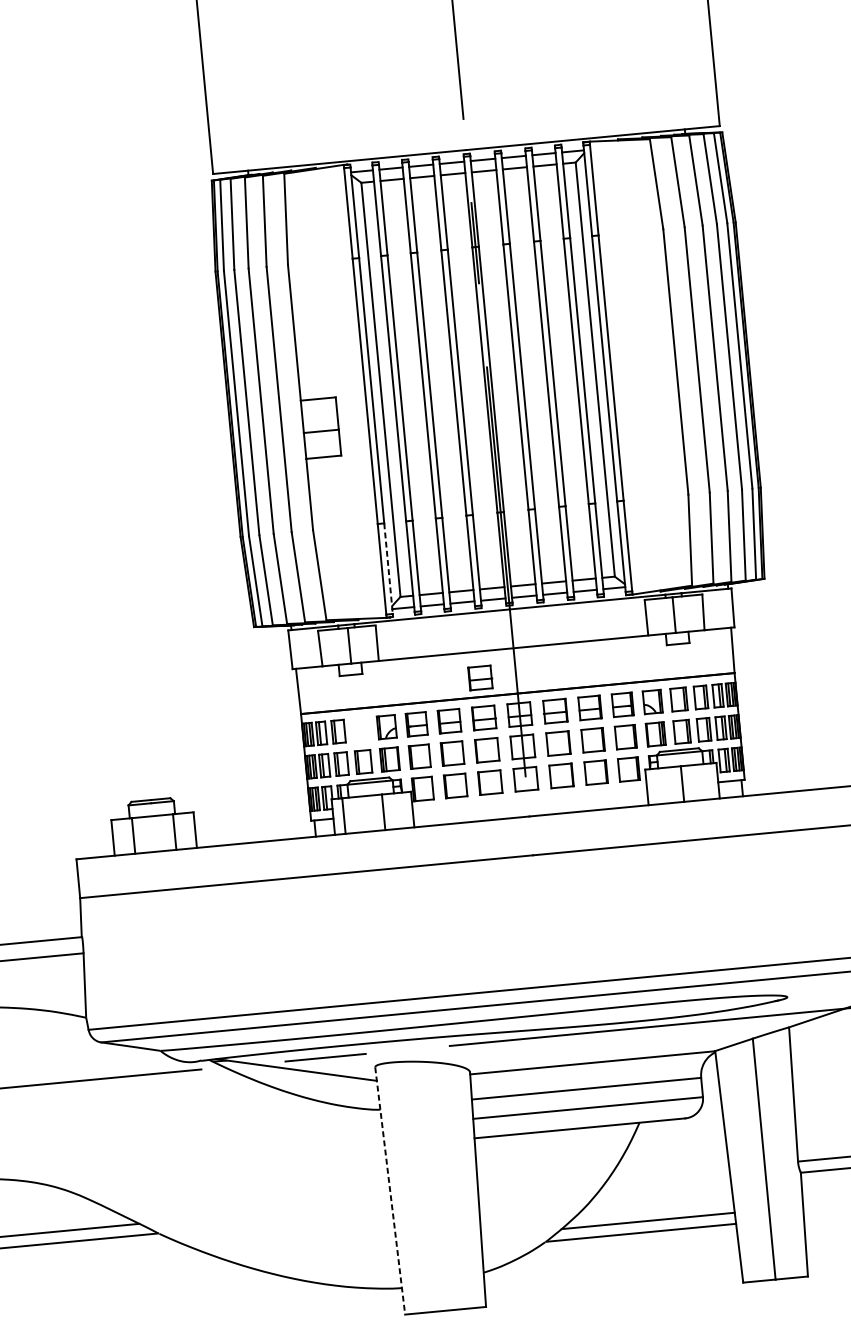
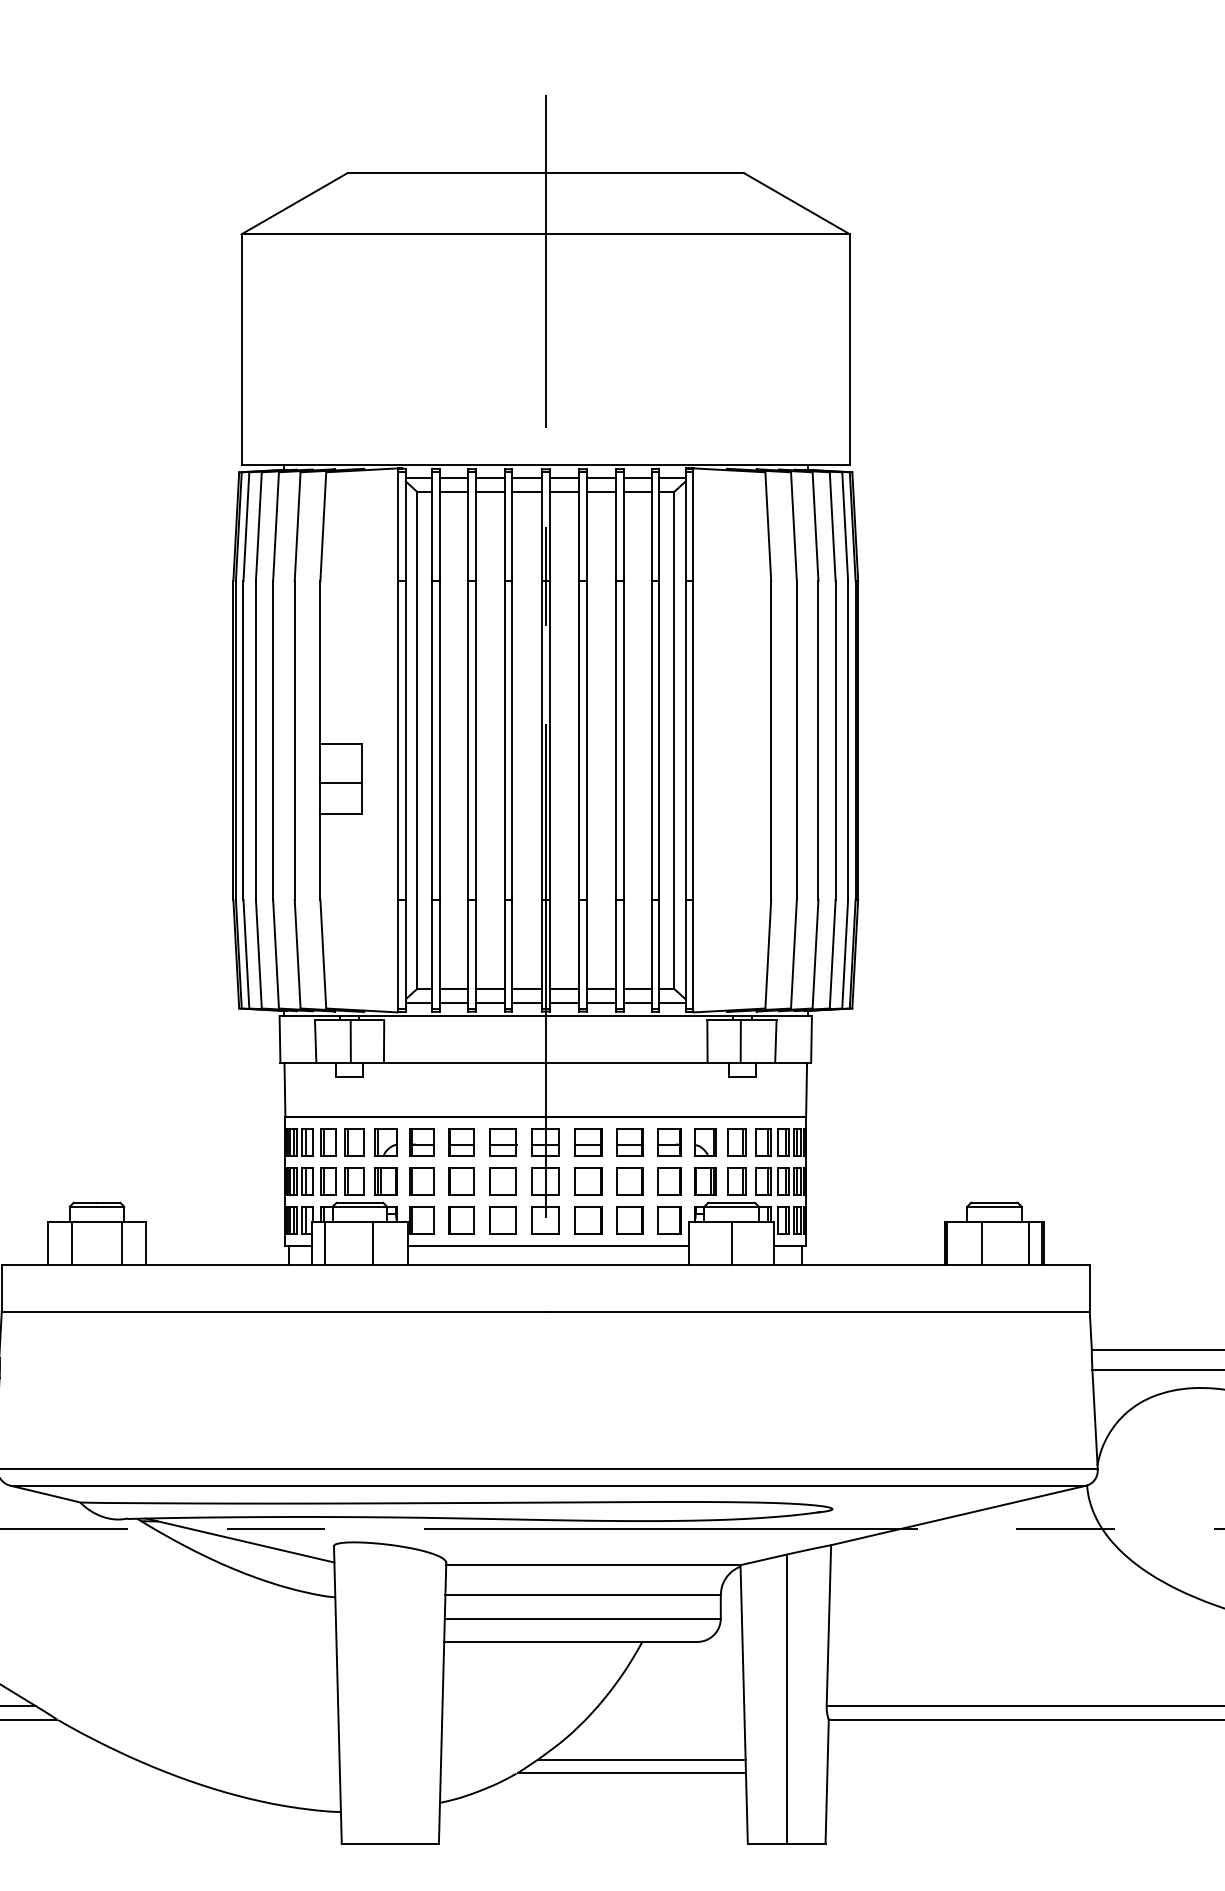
line: (388, 569) -> (405, 954), dashed -> solid
part: (480, 677) -> (503, 1094), removed
part: (360, 729) -> (354, 1142), added
line: (529, 800) -> (547, 1245), added
line: (389, 1191) -> (337, 1695), dashed -> solid

